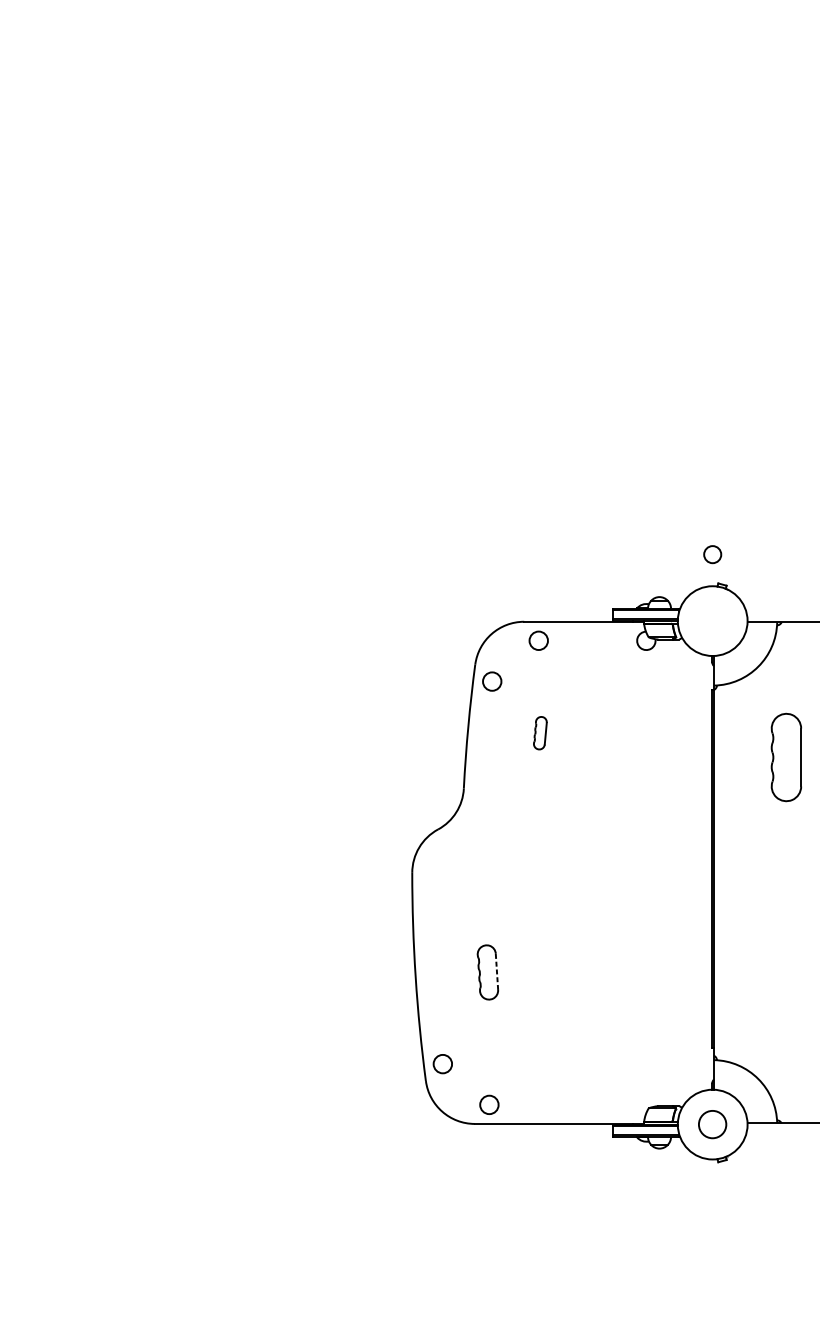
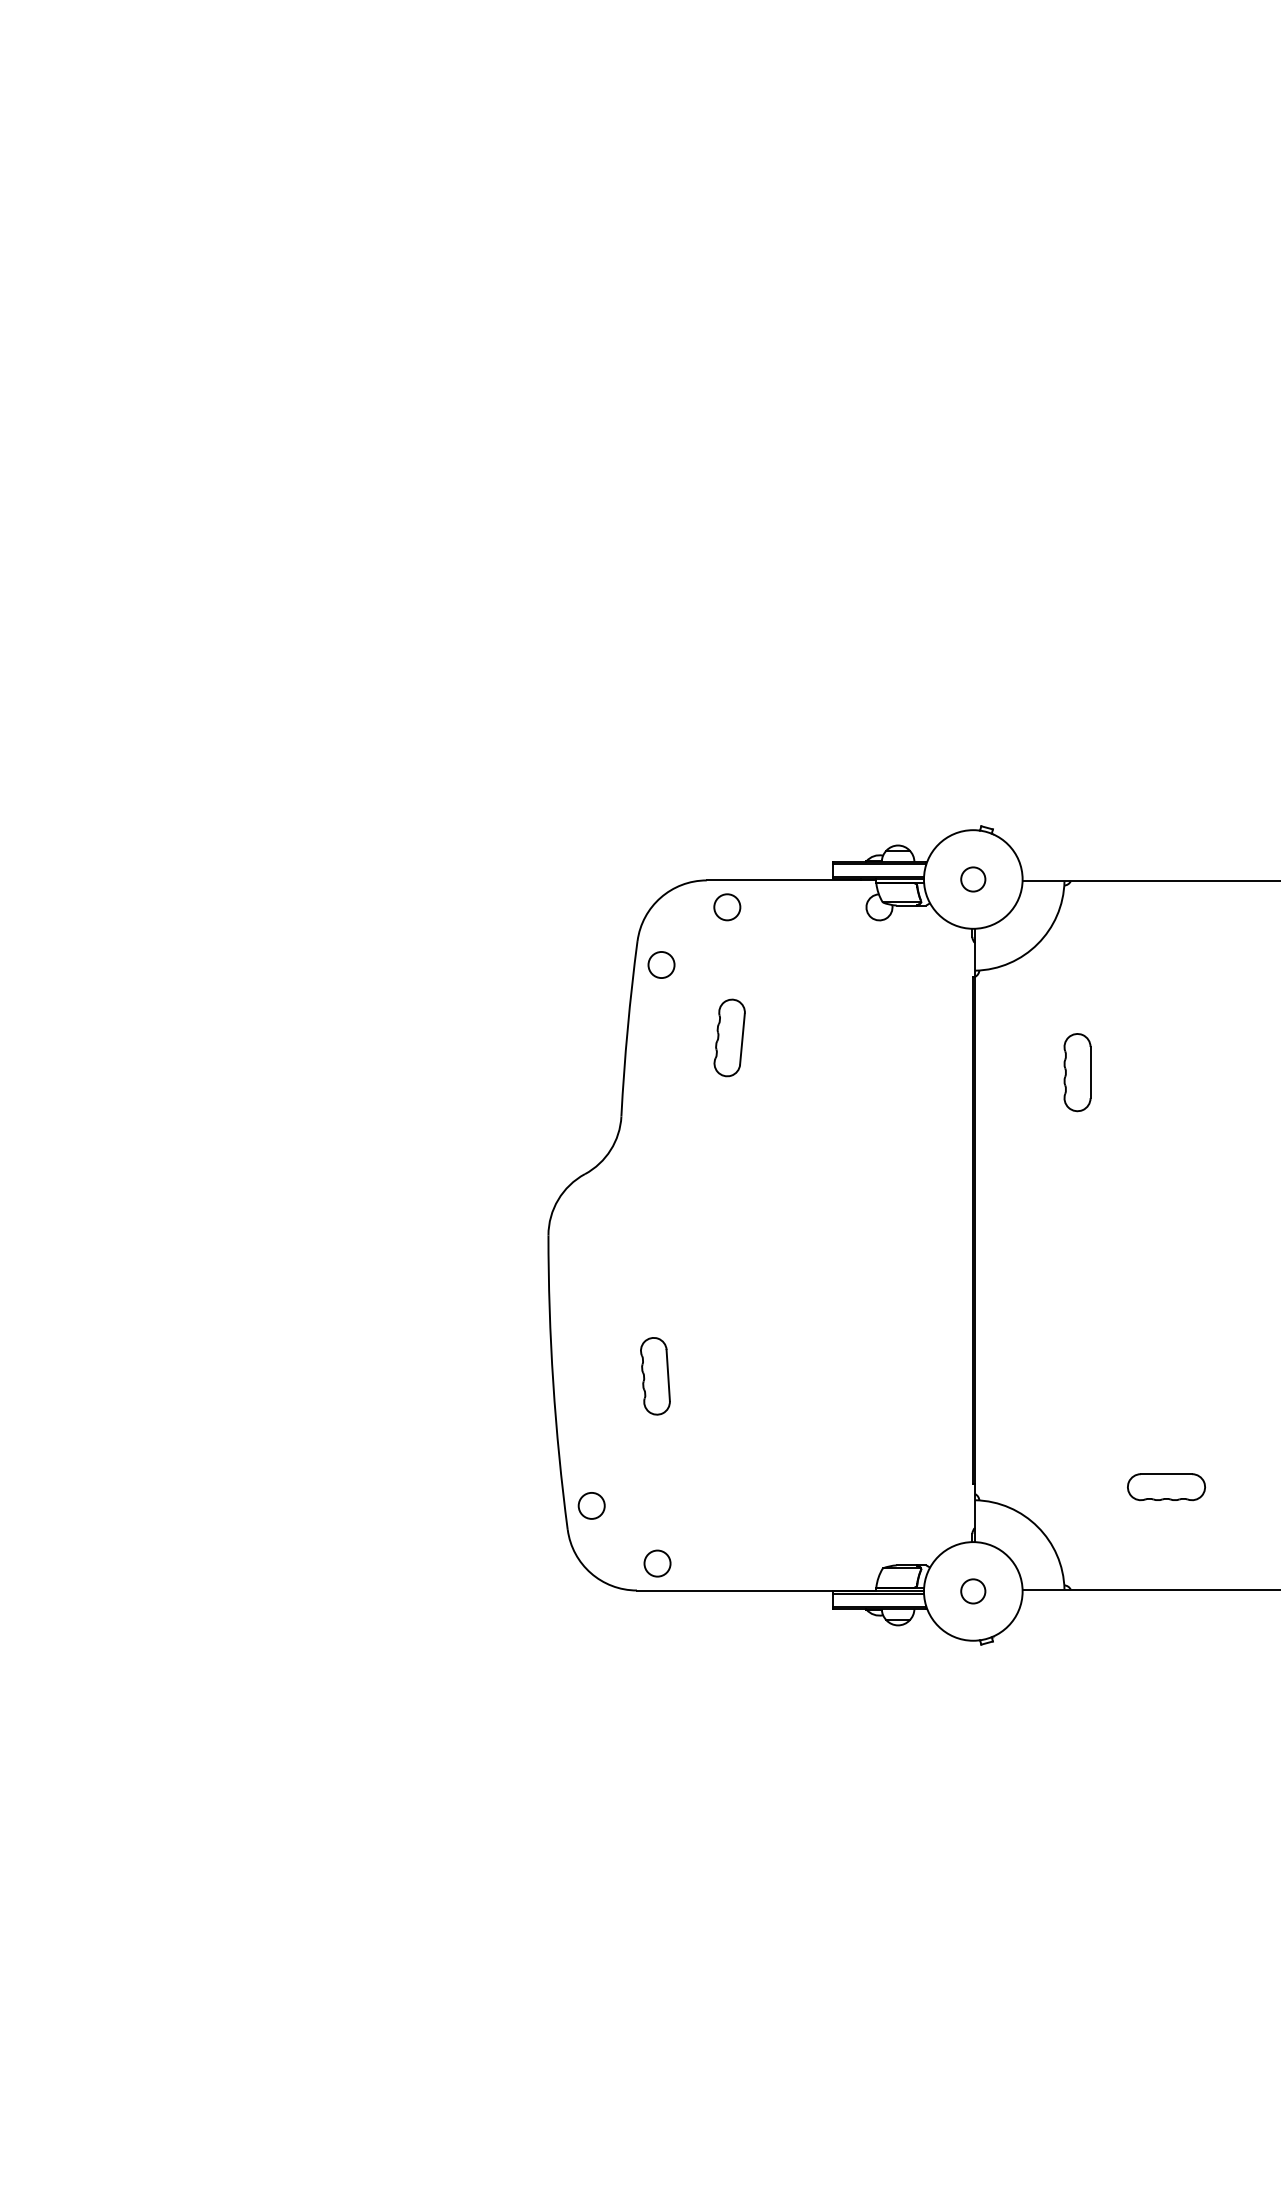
circle: (712, 554) -> (973, 879), moved
part: (540, 732) -> (729, 1037), size x1.67
part: (786, 757) -> (1077, 1072), size x0.62
line: (497, 971) -> (668, 1375), dashed -> solid
circle: (712, 1124) -> (973, 1591), size x0.62

